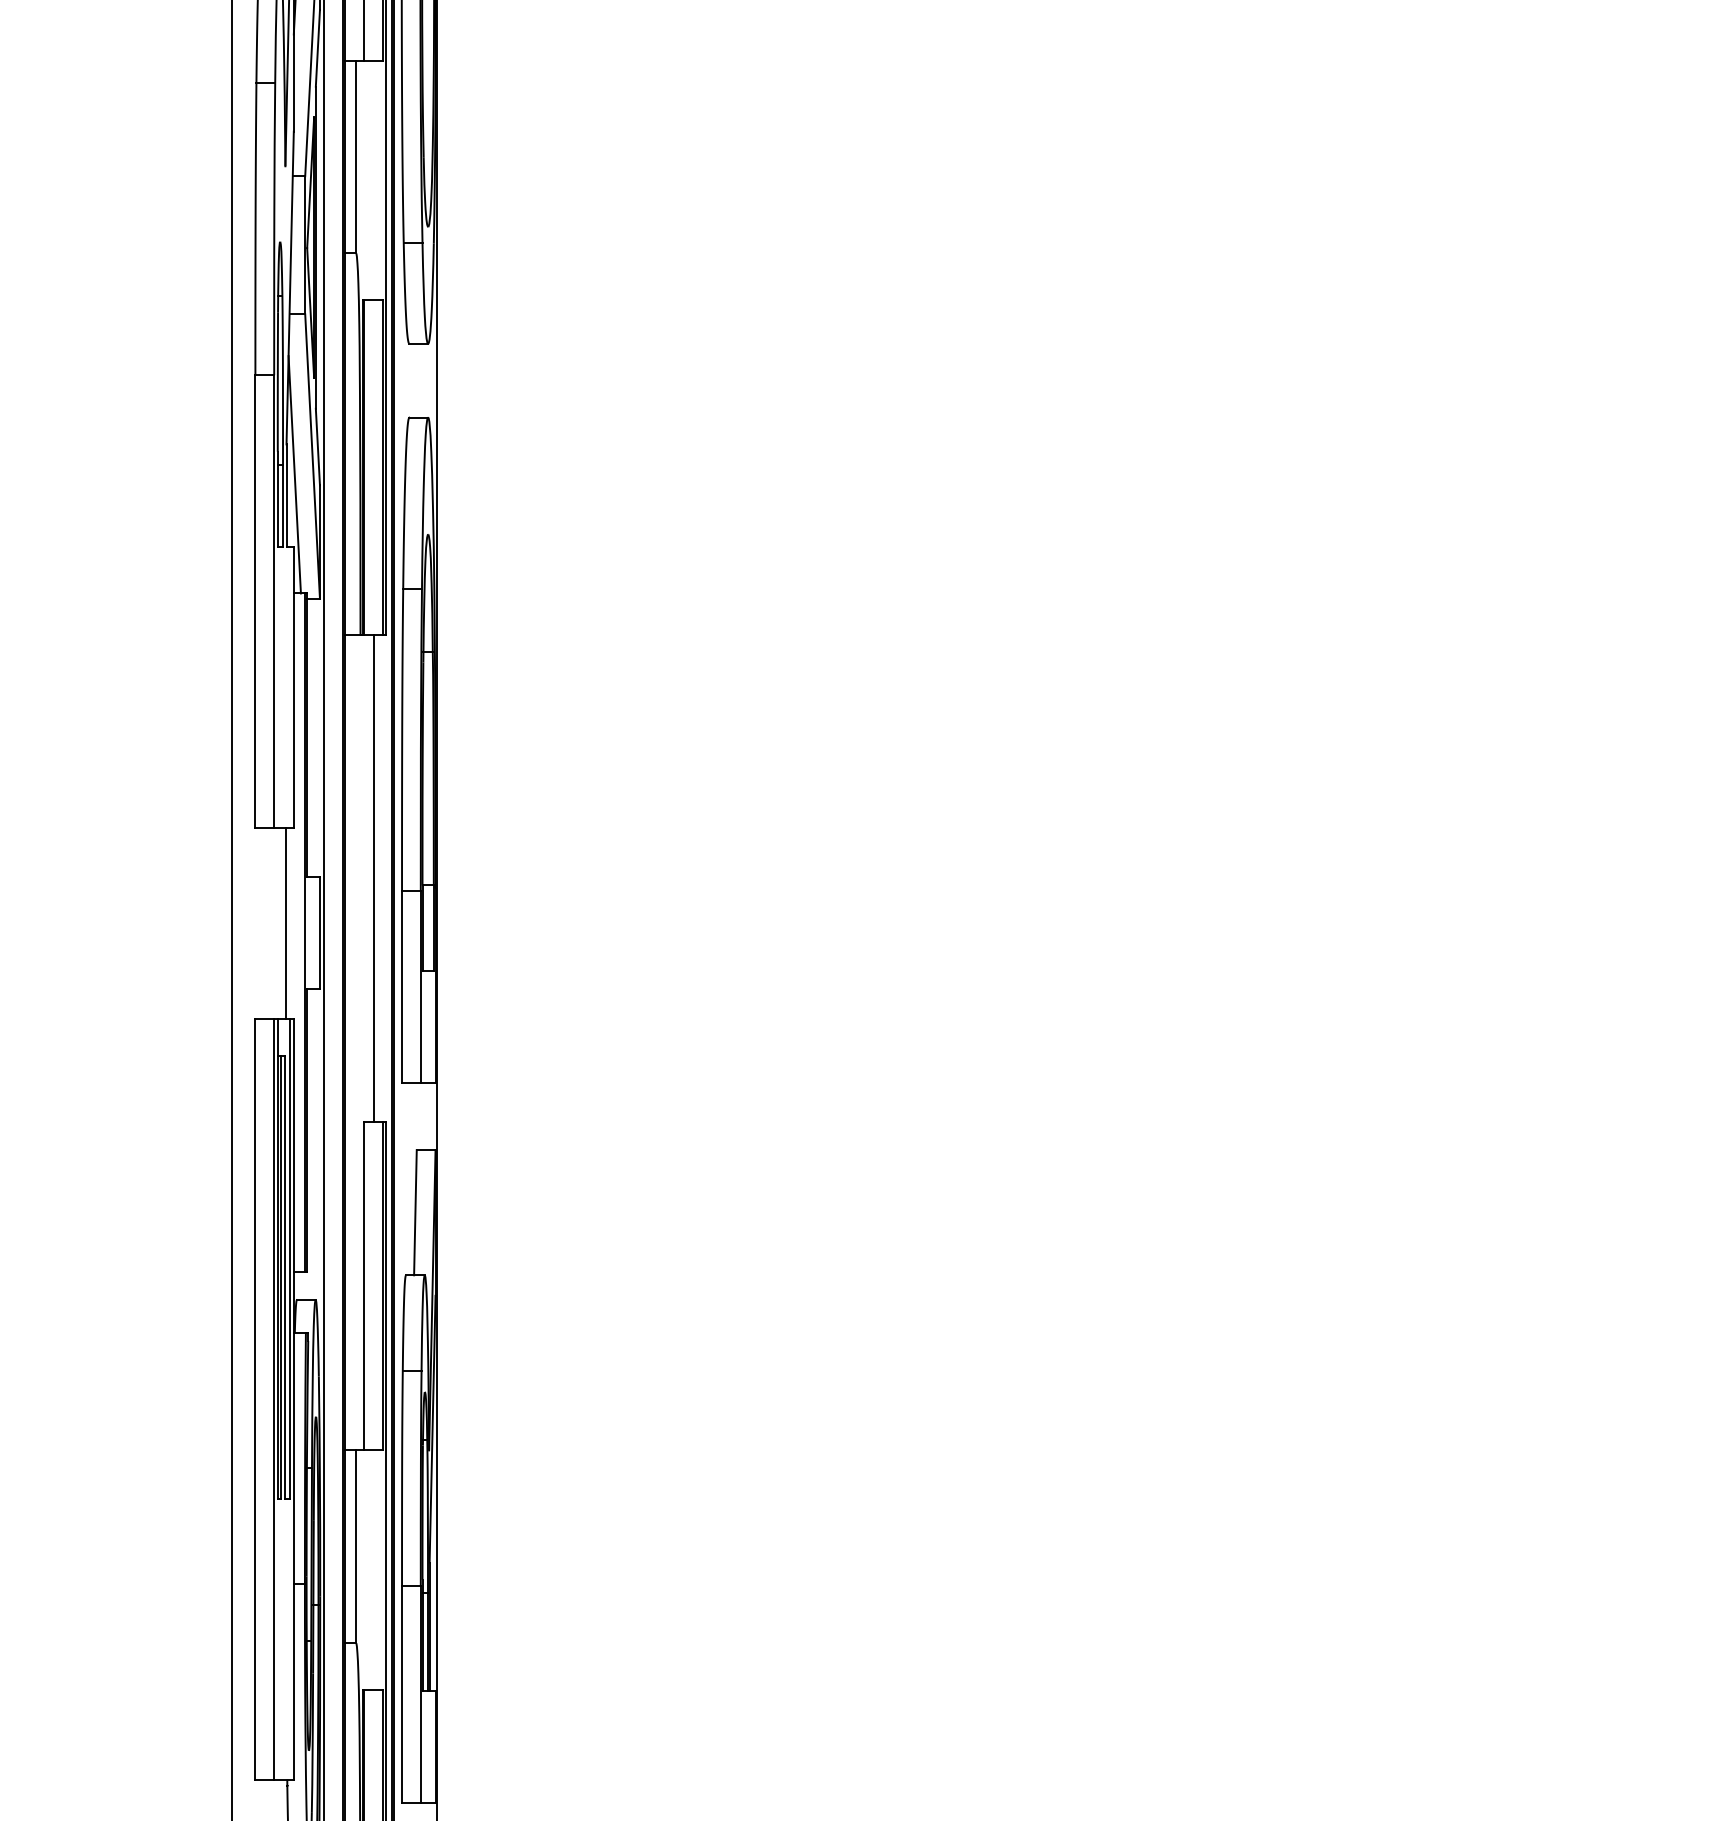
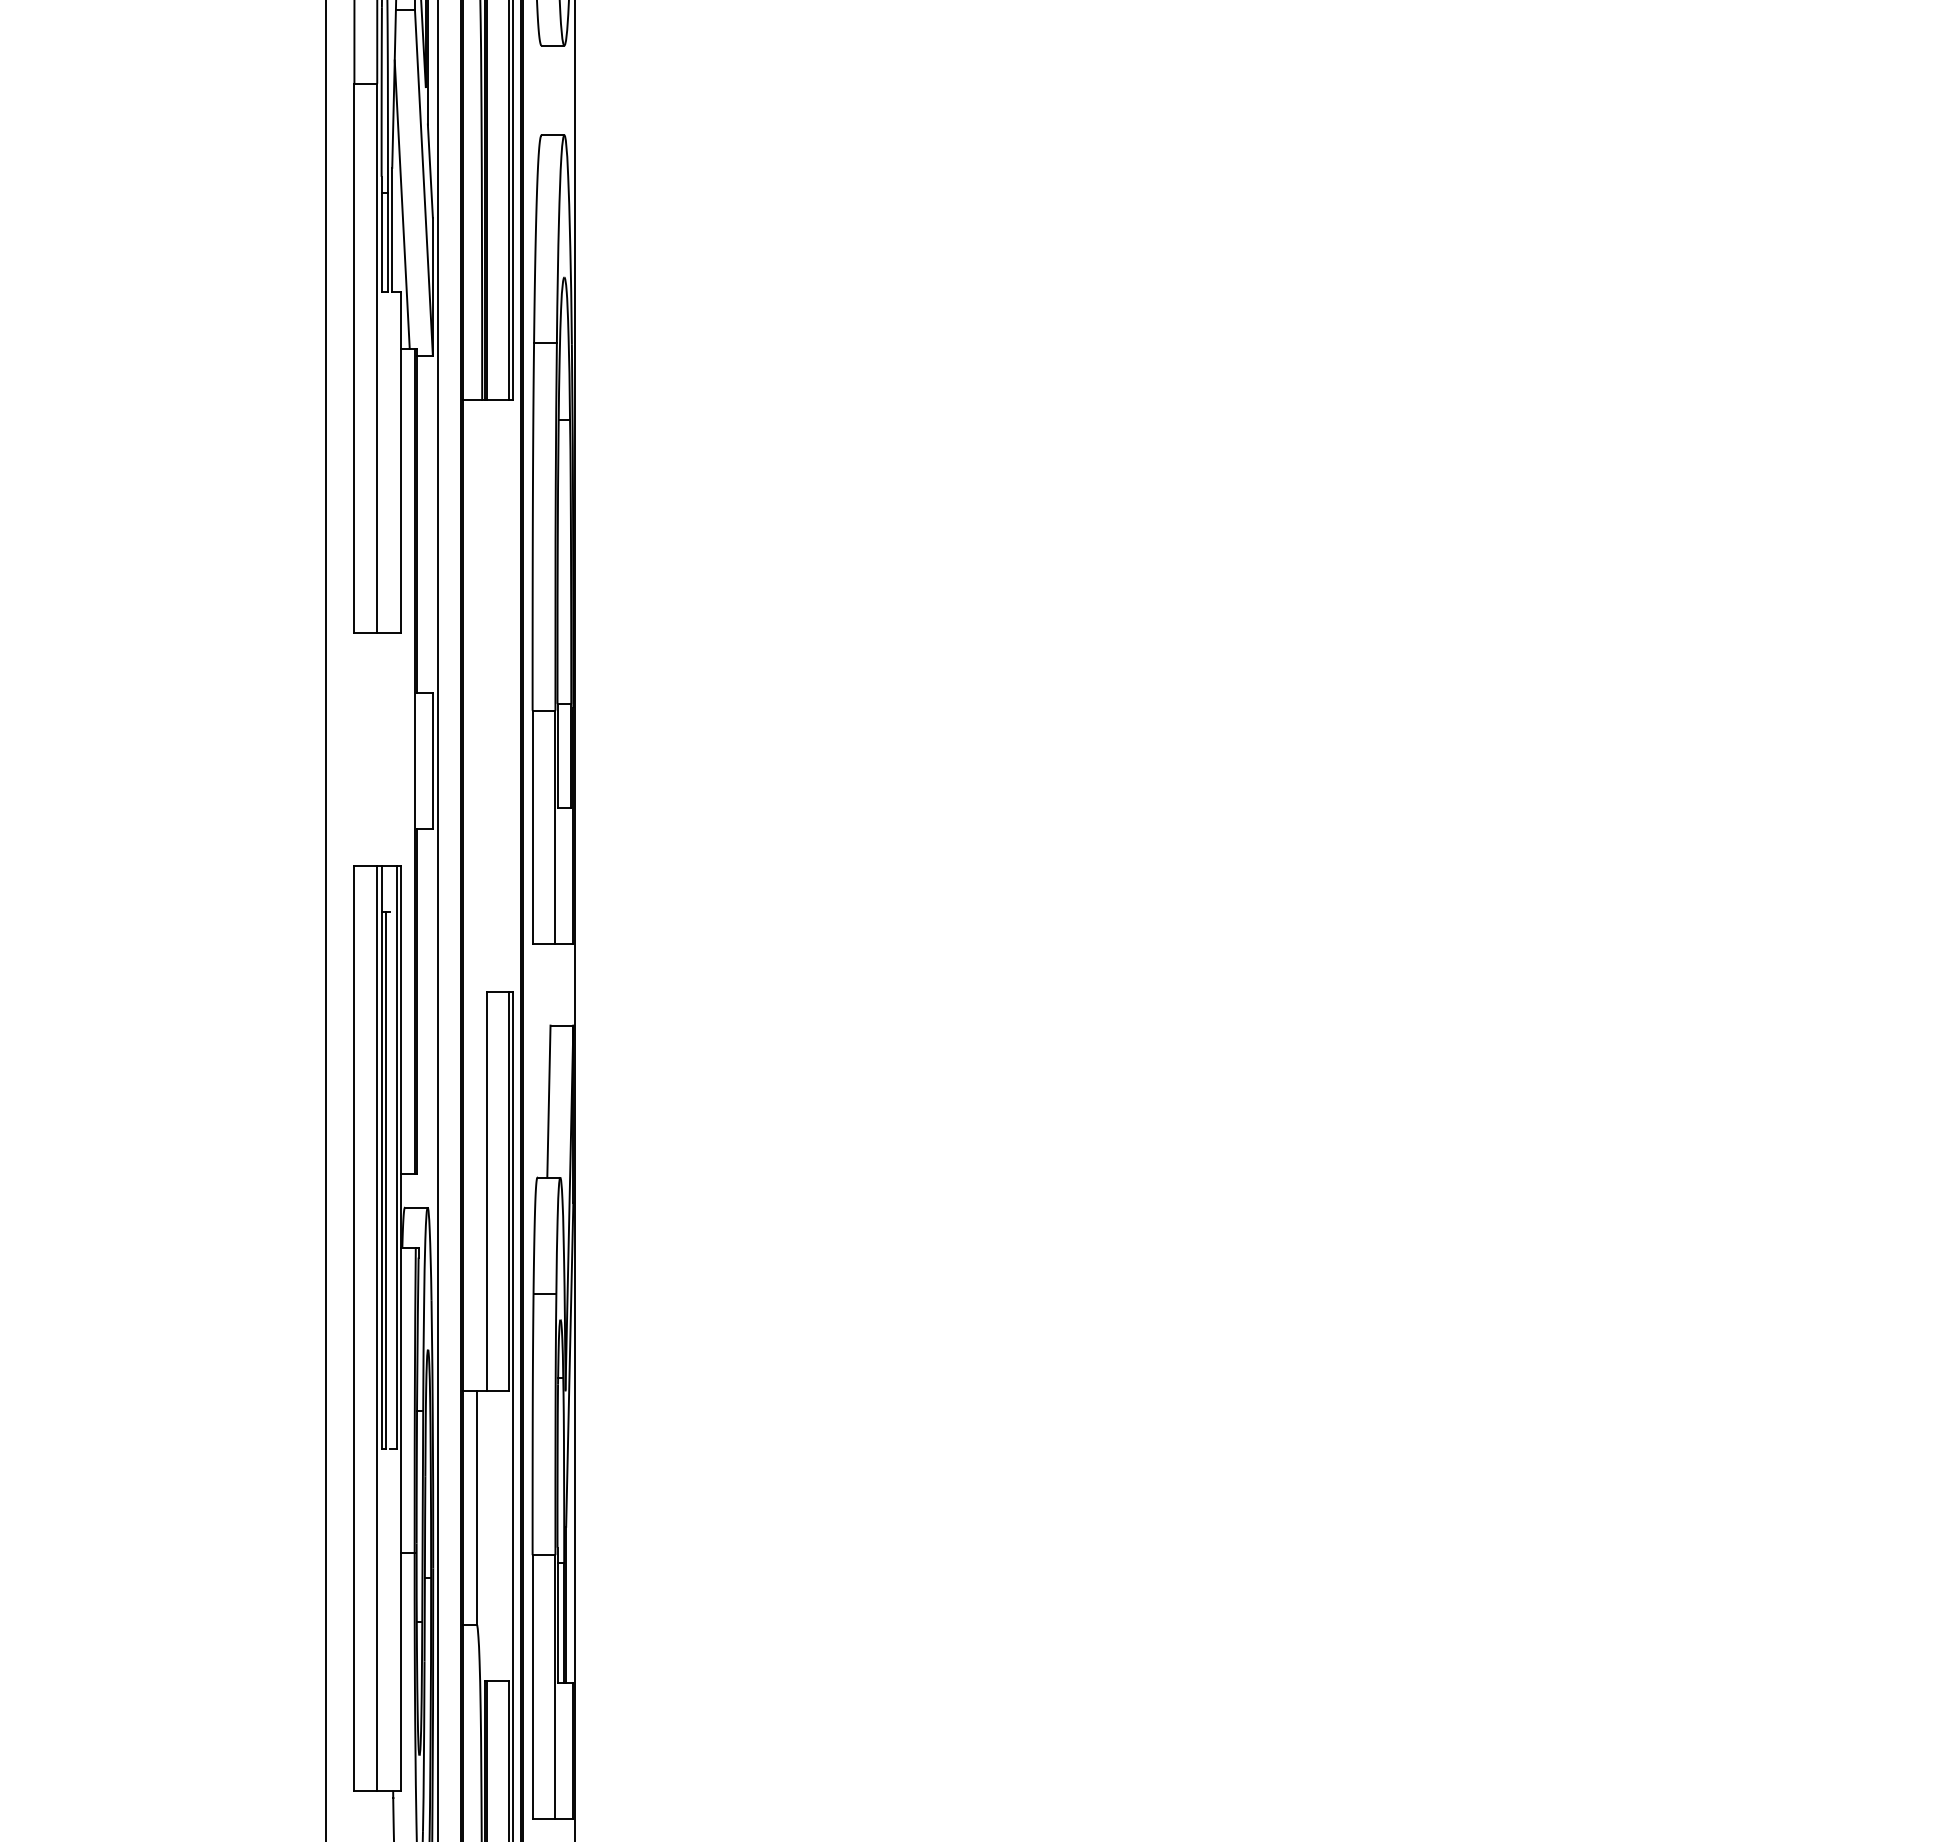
line: (373, 878) -> (497, 695), removed
line: (286, 922) -> (392, 748), removed
line: (285, 1277) -> (390, 1180), removed

